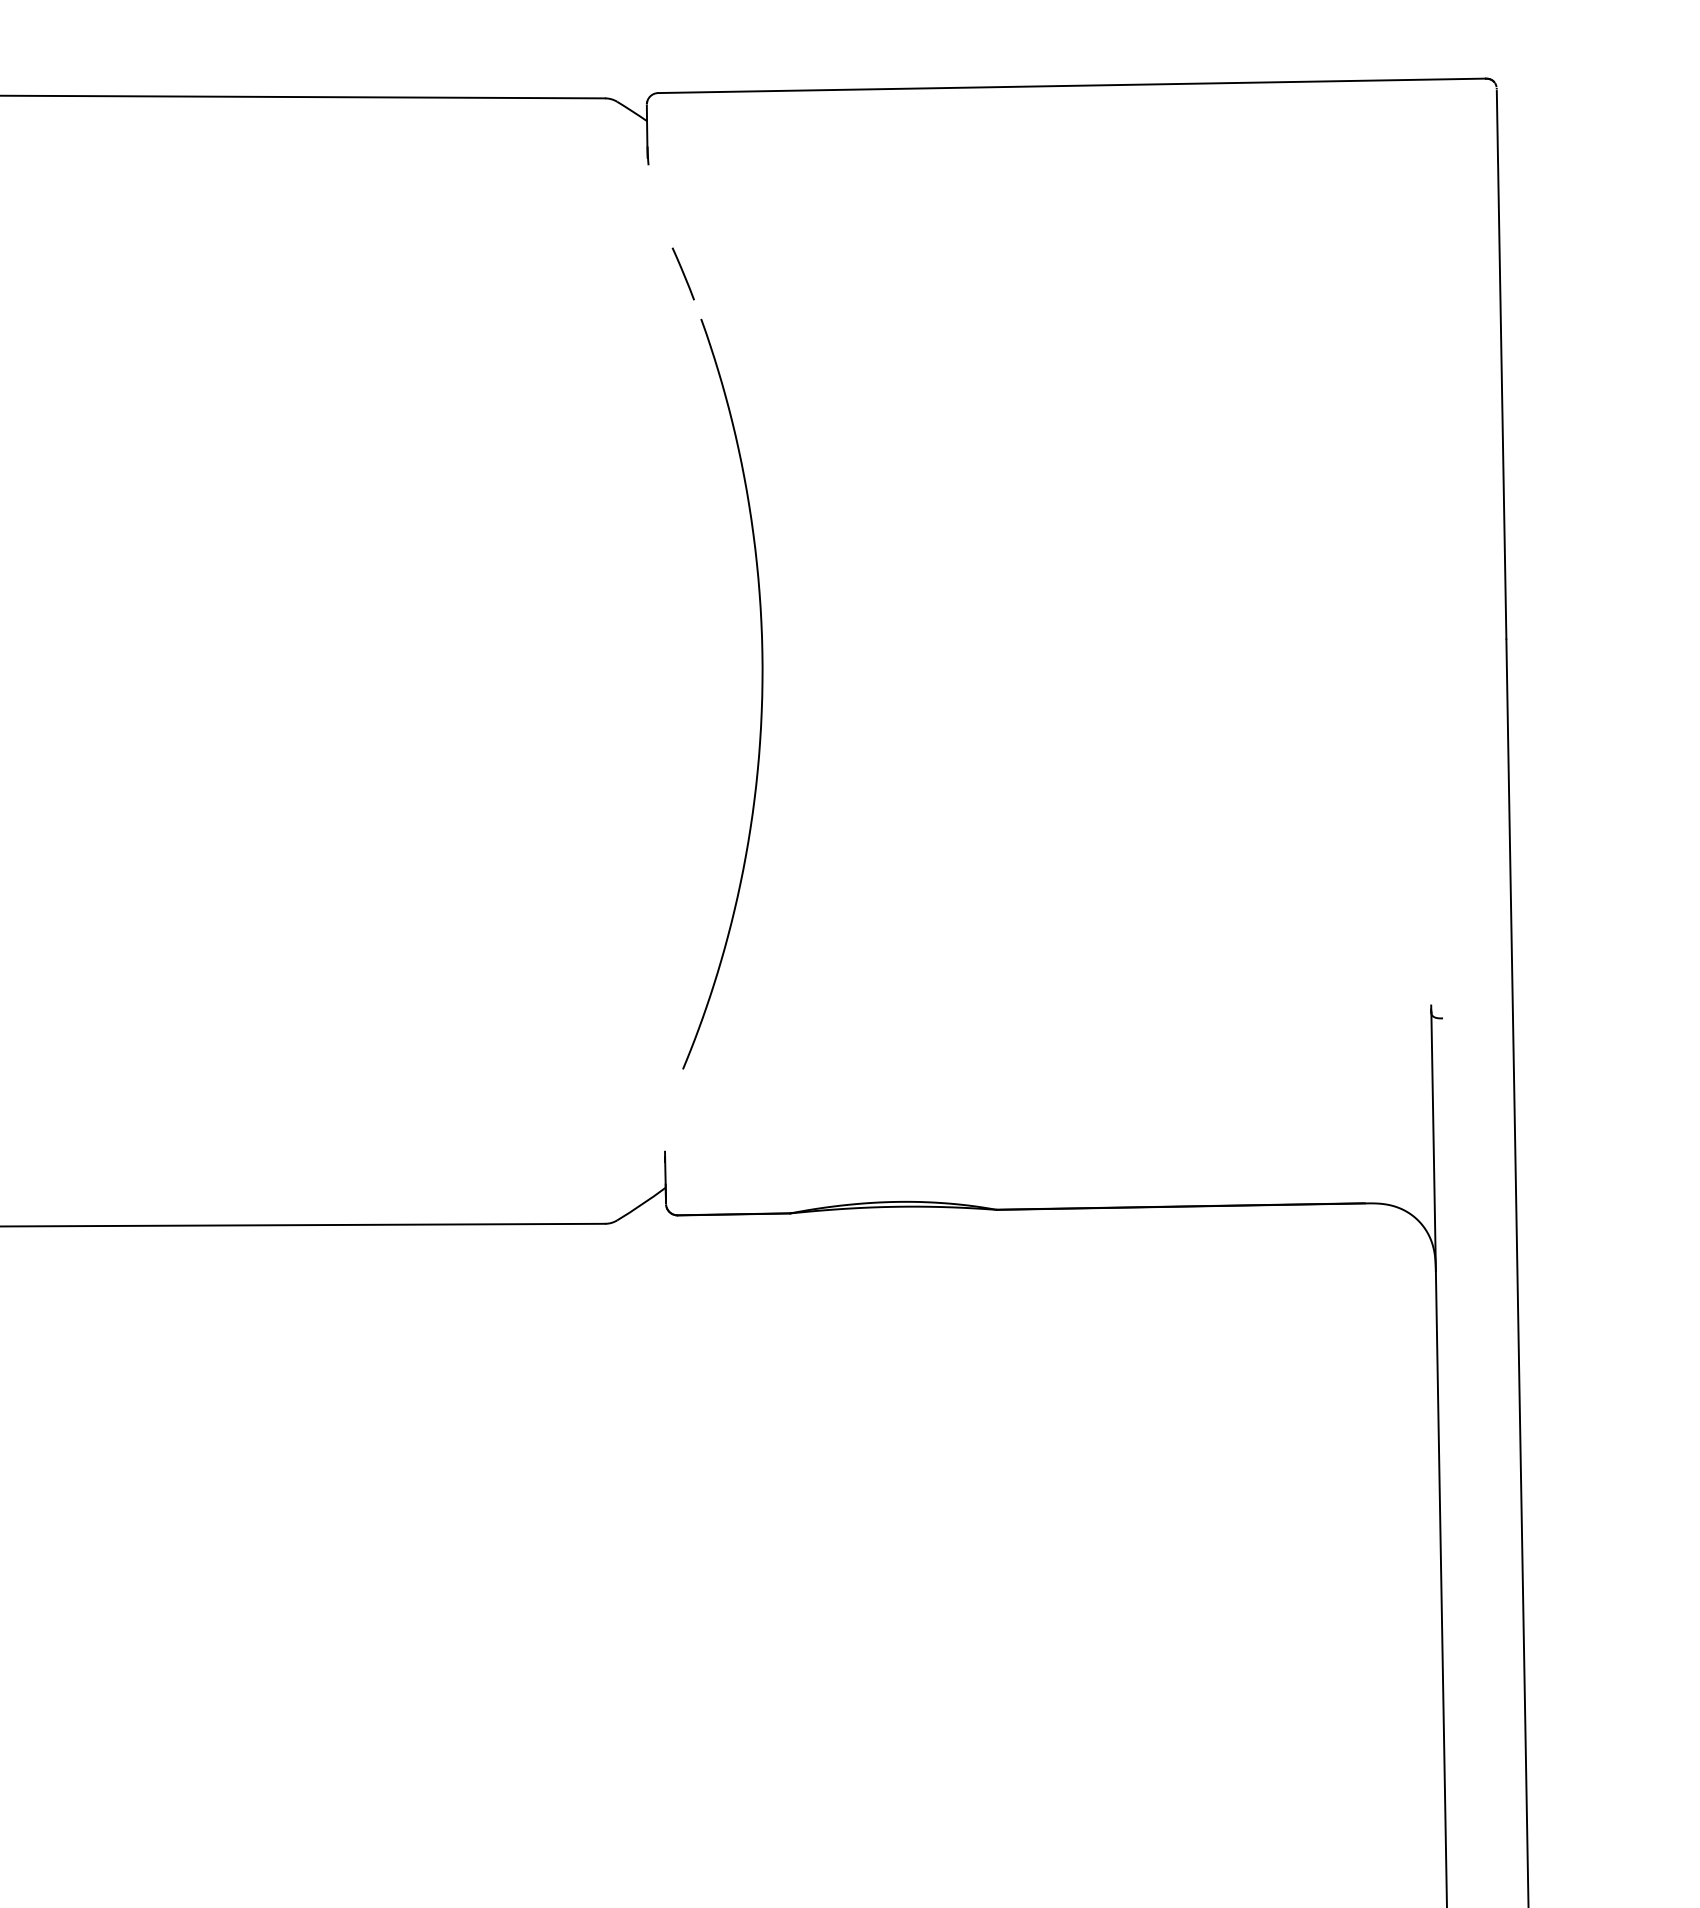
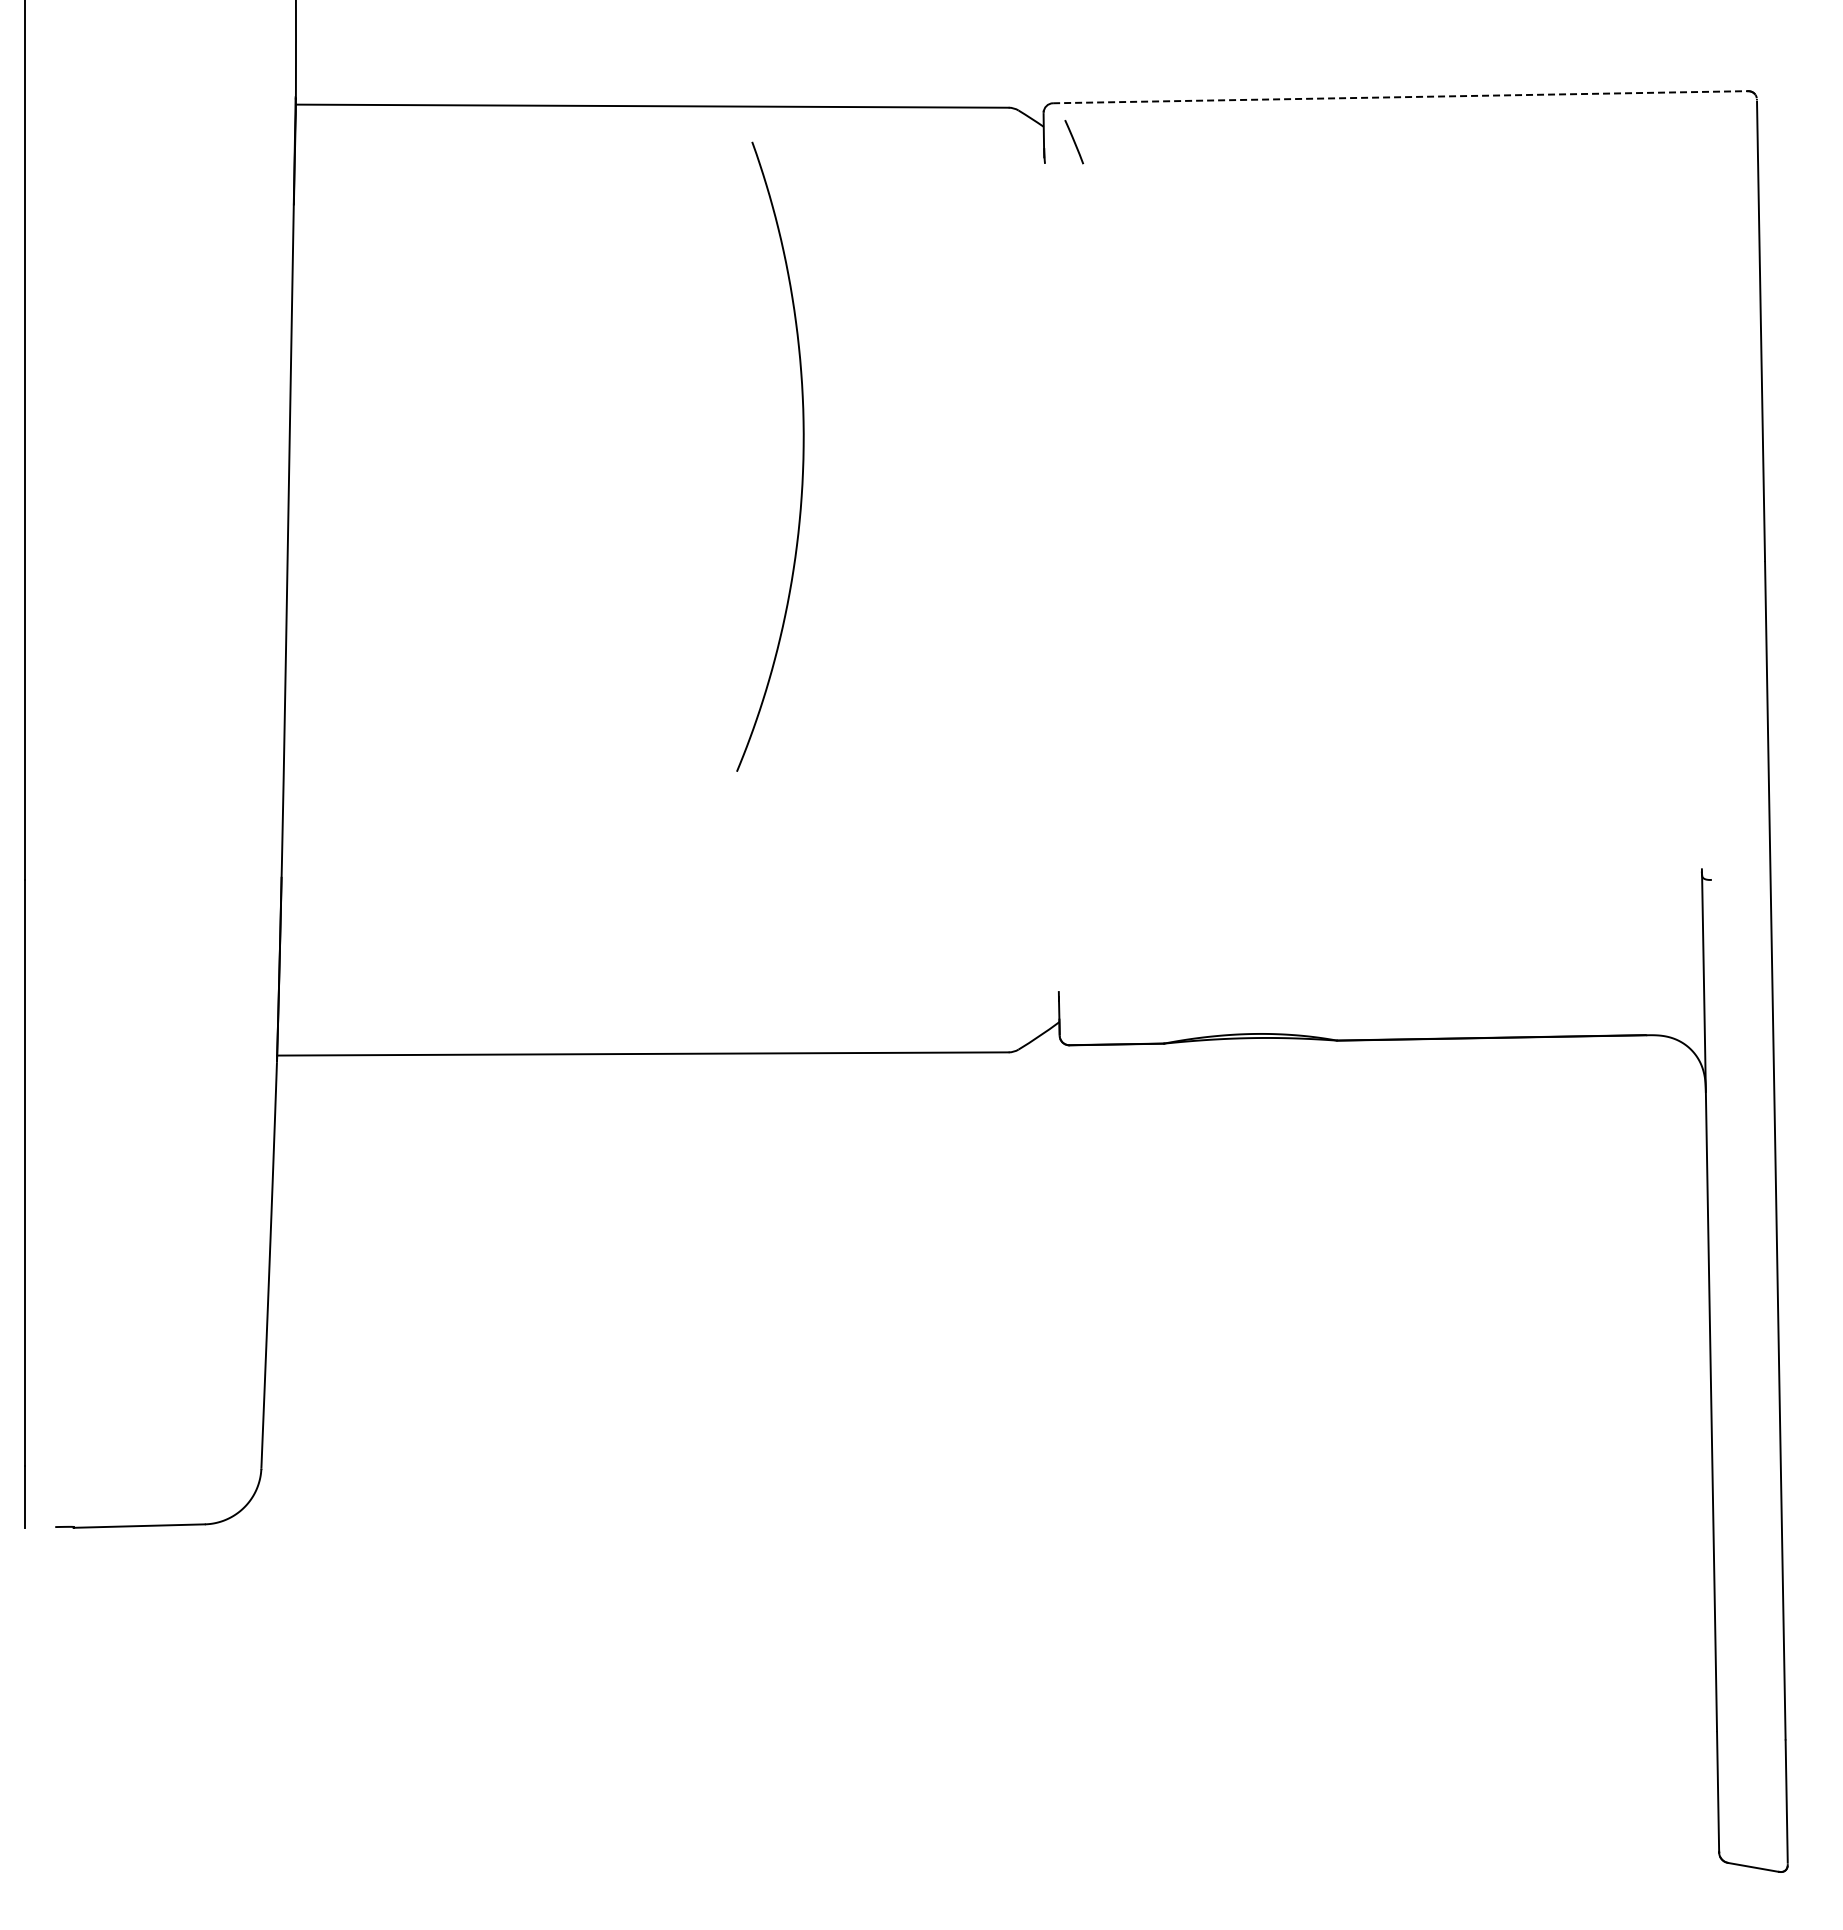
line: (1072, 86) -> (1400, 97), solid -> dashed
line: (682, 274) -> (1073, 142), moved
curve: (761, 693) -> (802, 456), moved

